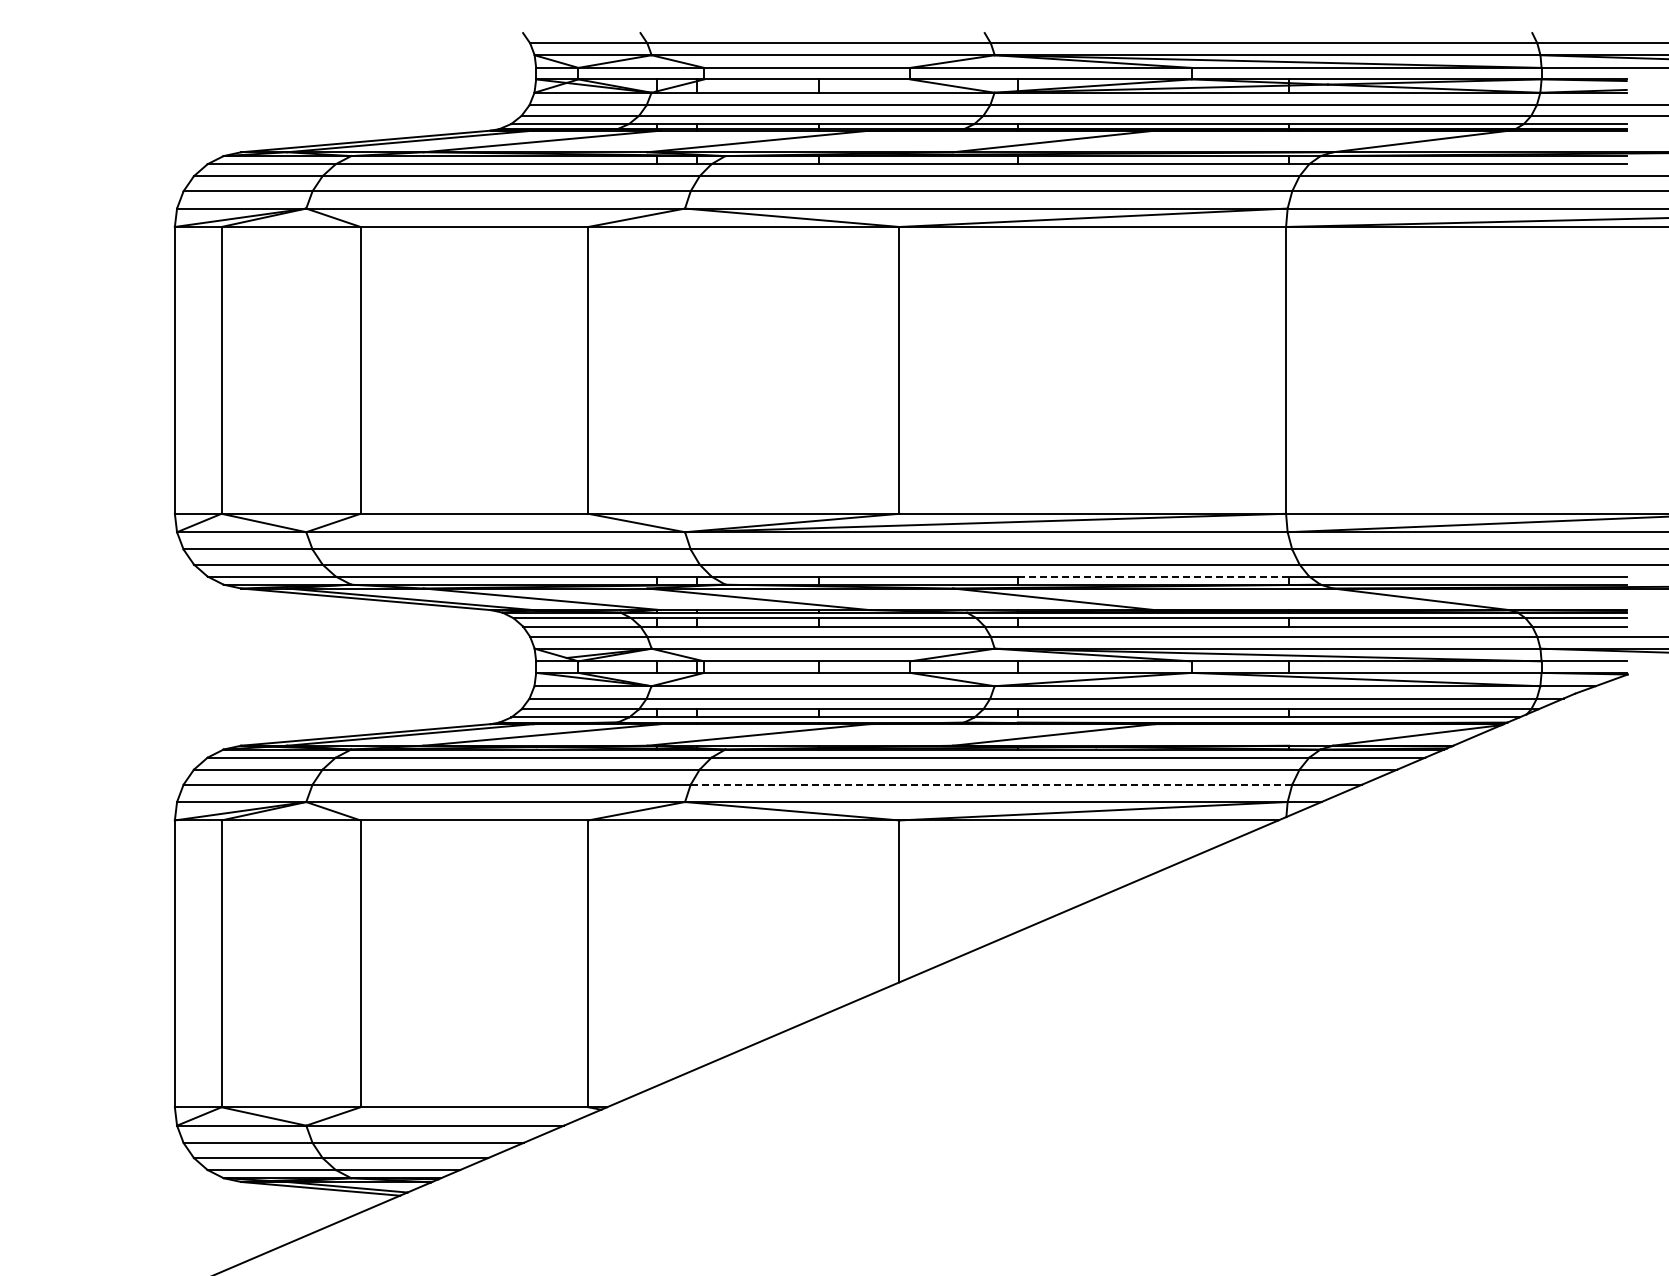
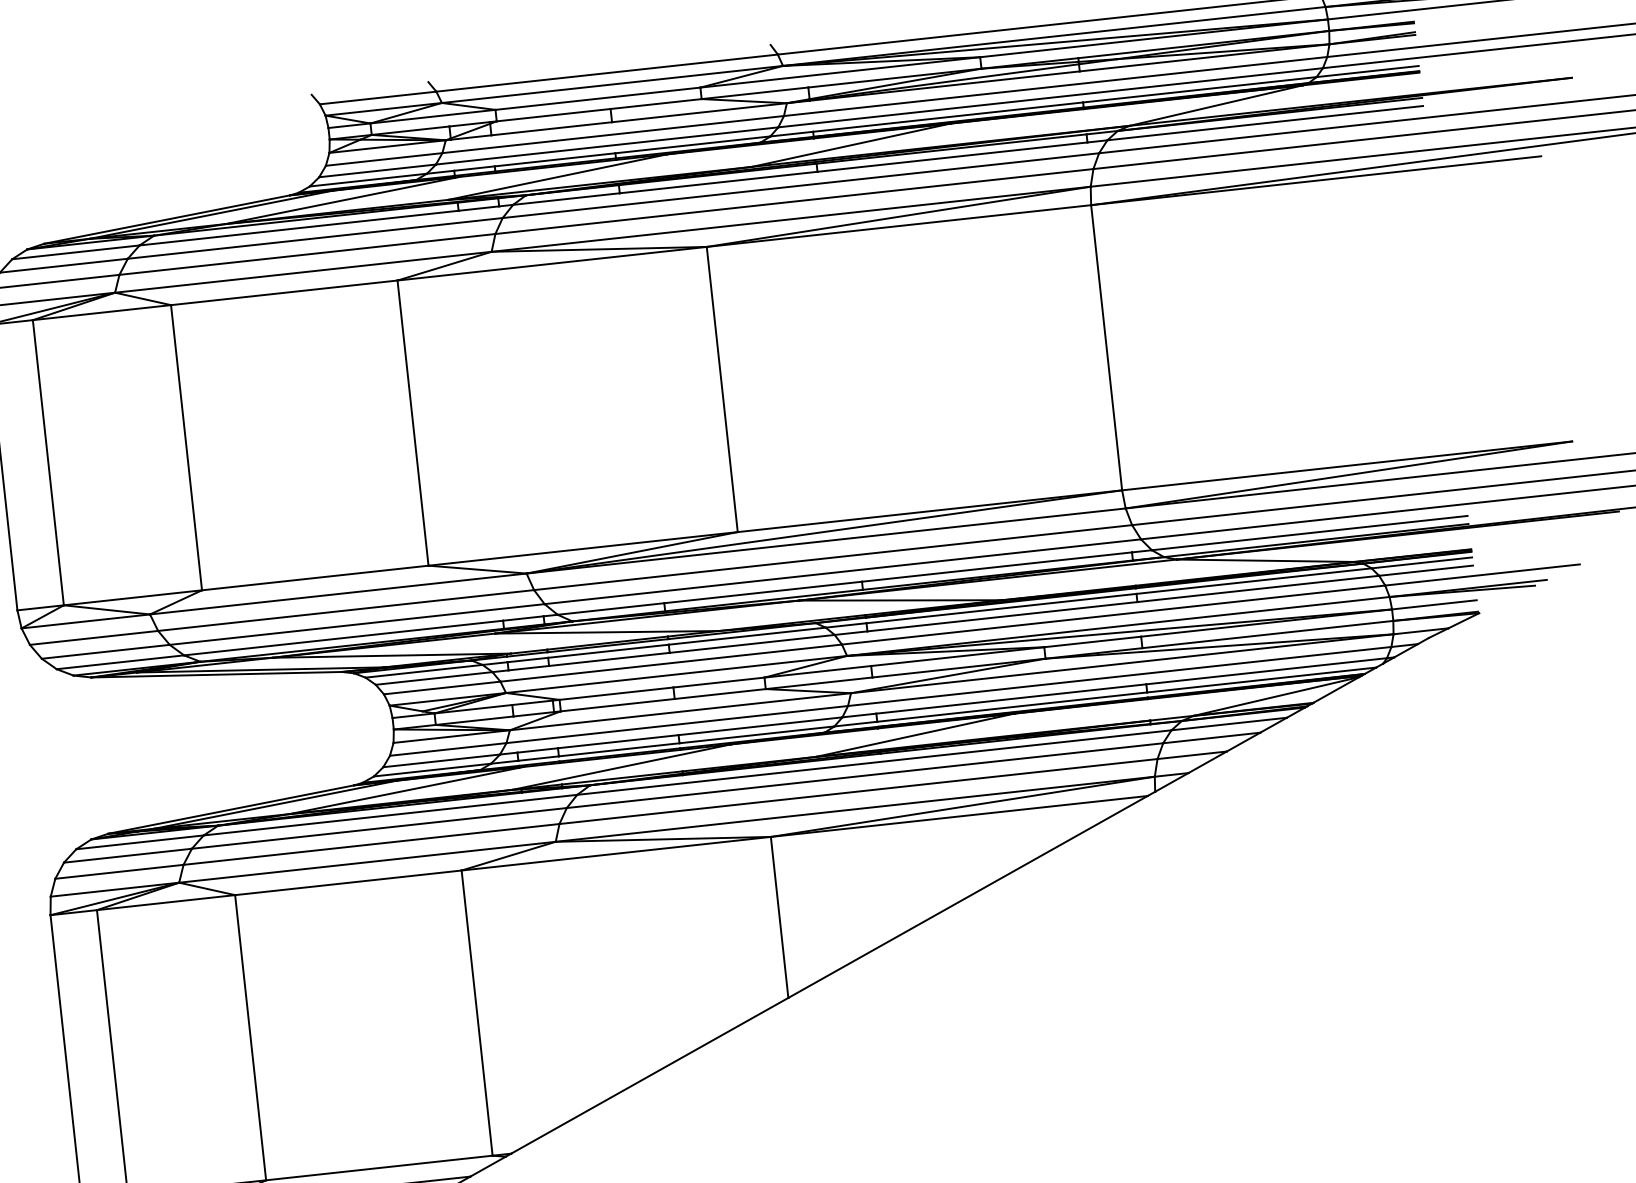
line: (1153, 576) -> (997, 566), dashed -> solid
line: (991, 784) -> (858, 791), dashed -> solid

